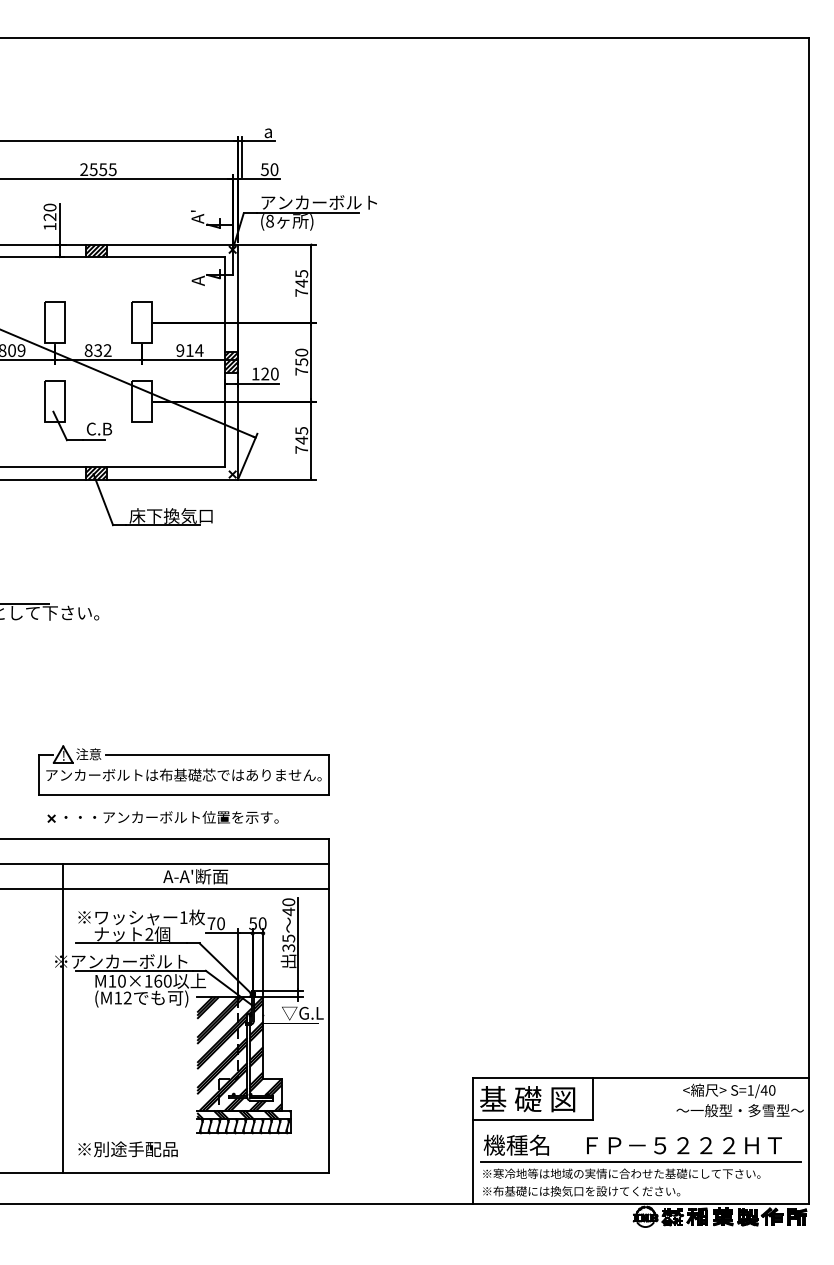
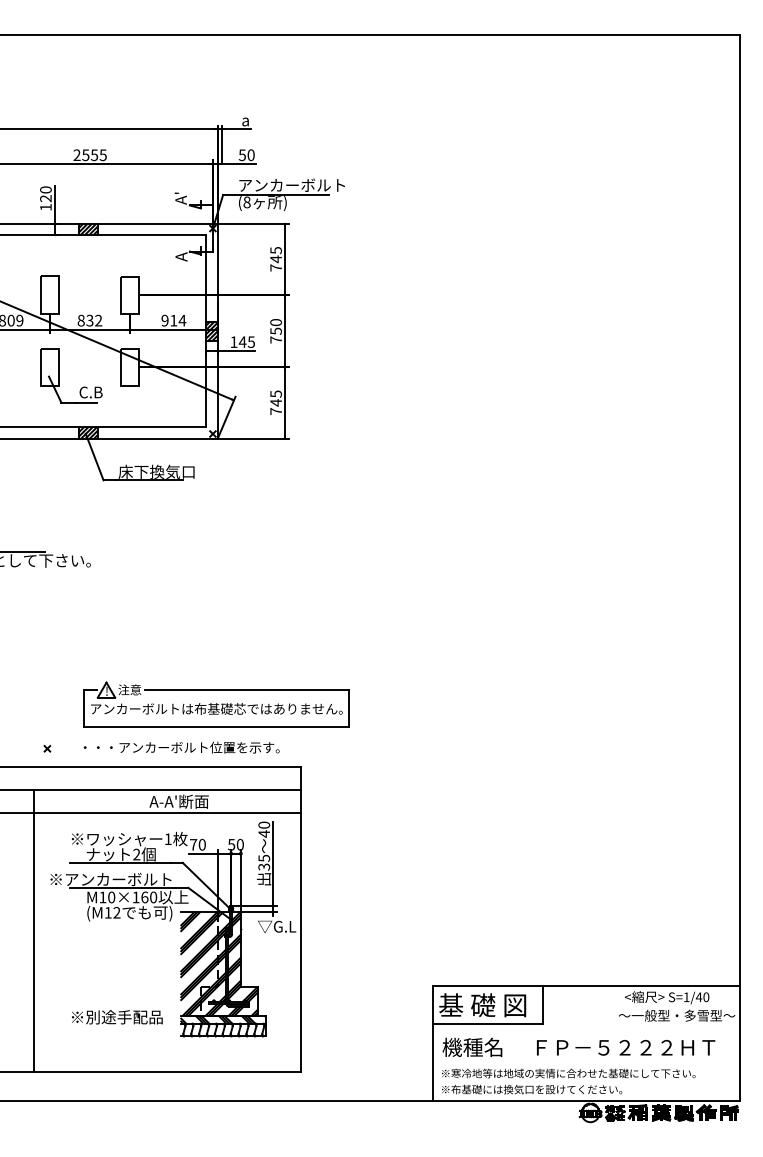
text: (269, 373) -> (246, 341), 120 -> 145
part: (183, 770) -> (216, 704), moved
text: (171, 817) -> (181, 747), moved
line: (63, 1018) -> (34, 931), moved
text: (127, 1149) -> (116, 1017), moved
line: (640, 1162) -> (585, 1063), removed

